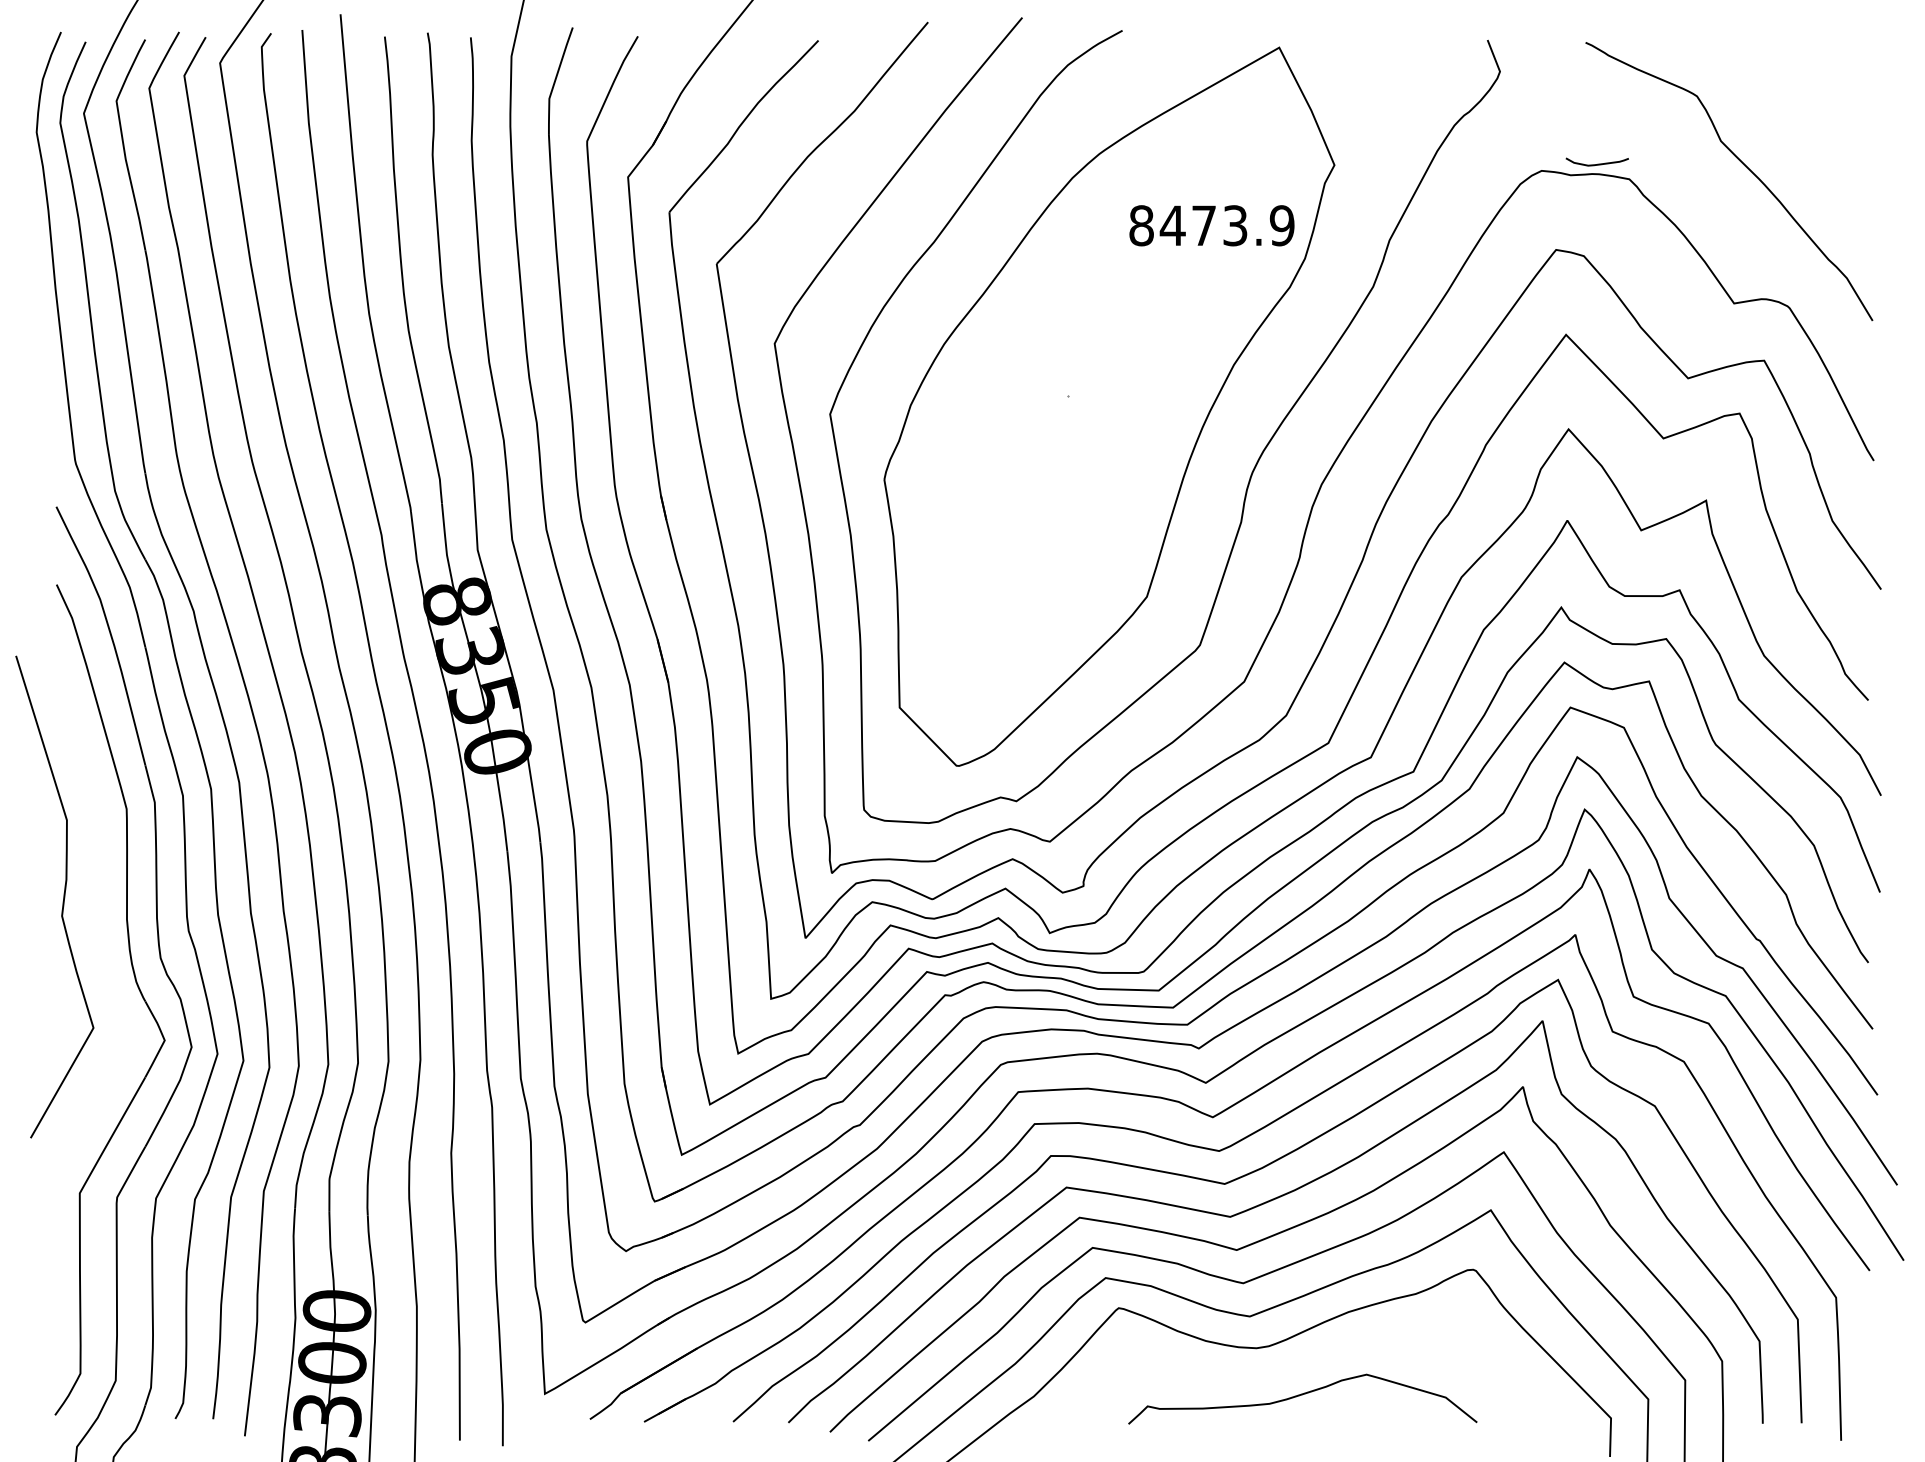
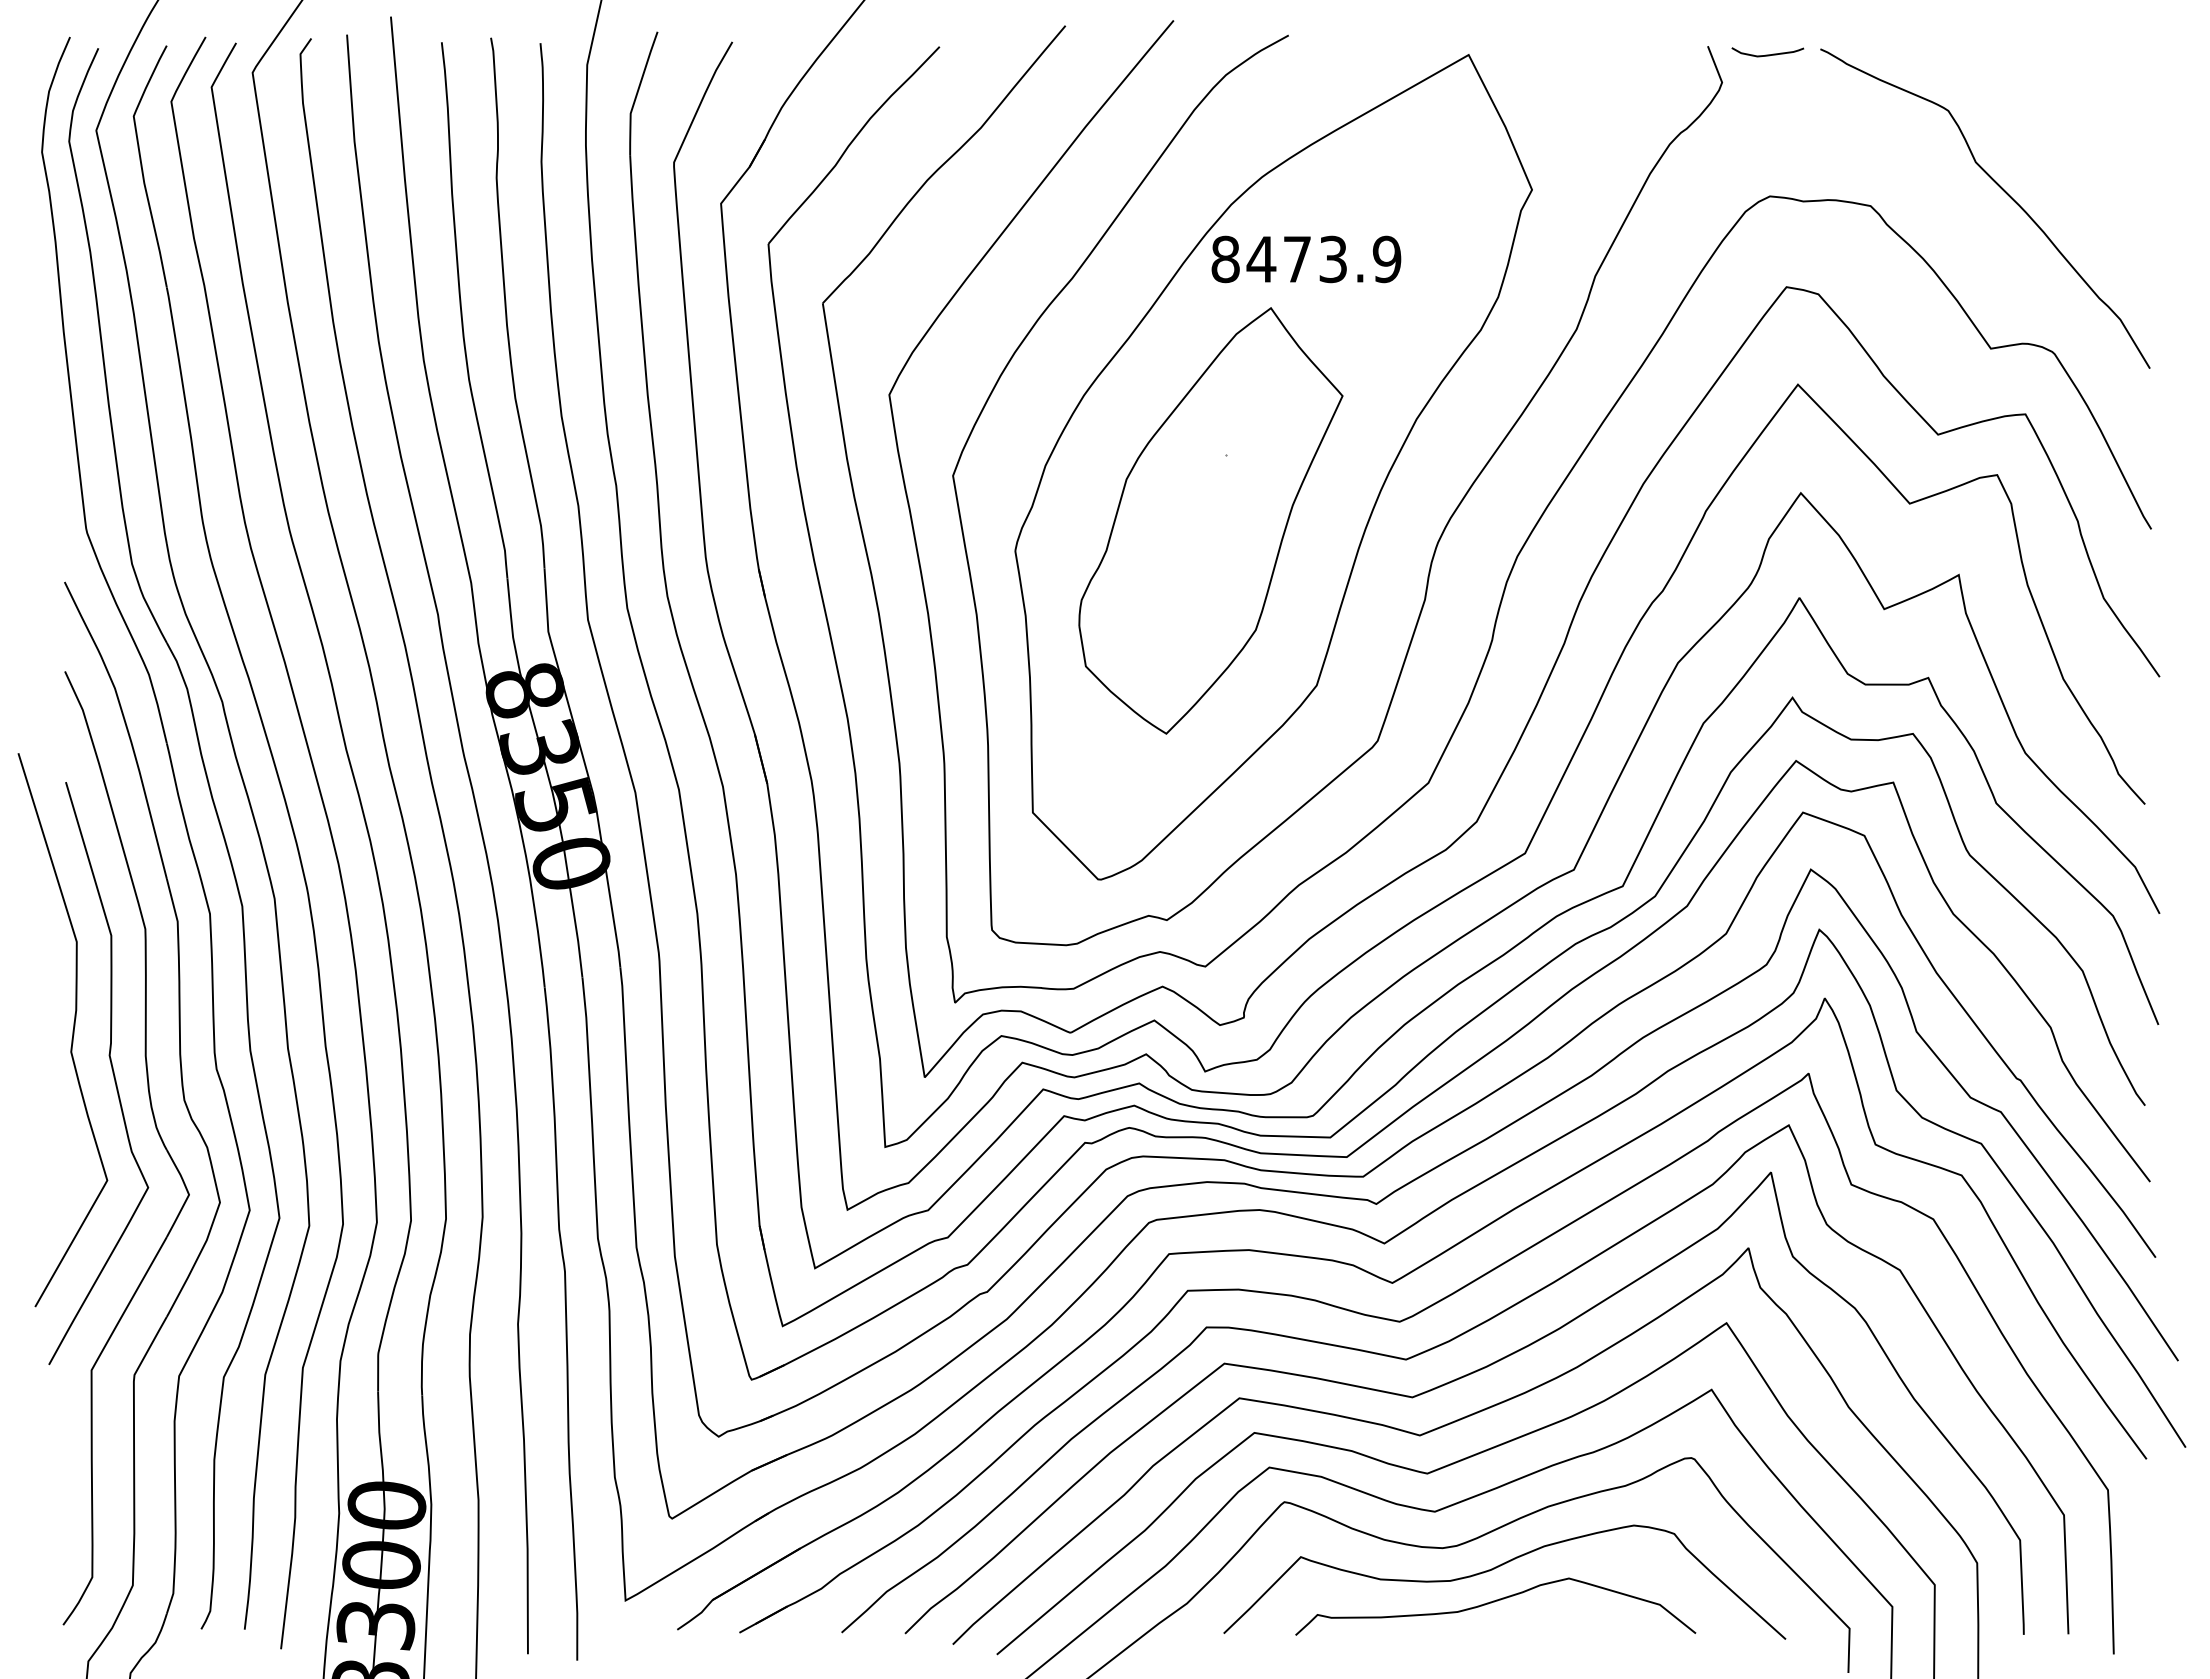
curve: (1597, 163) -> (1767, 54), moved
text: (1212, 225) -> (1306, 259), moved
part: (1054, 453) -> (1210, 520), added
curve: (97, 931) -> (111, 1069), added
curve: (1305, 1365) -> (1498, 1567), added

